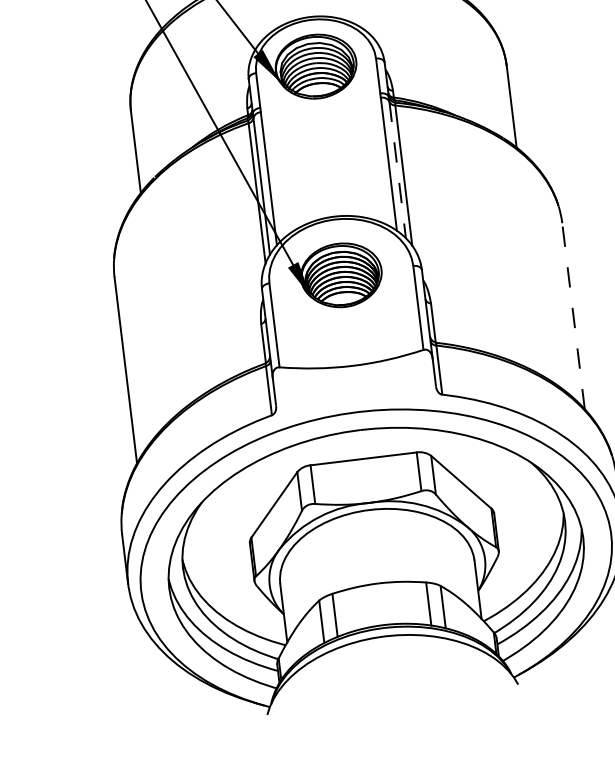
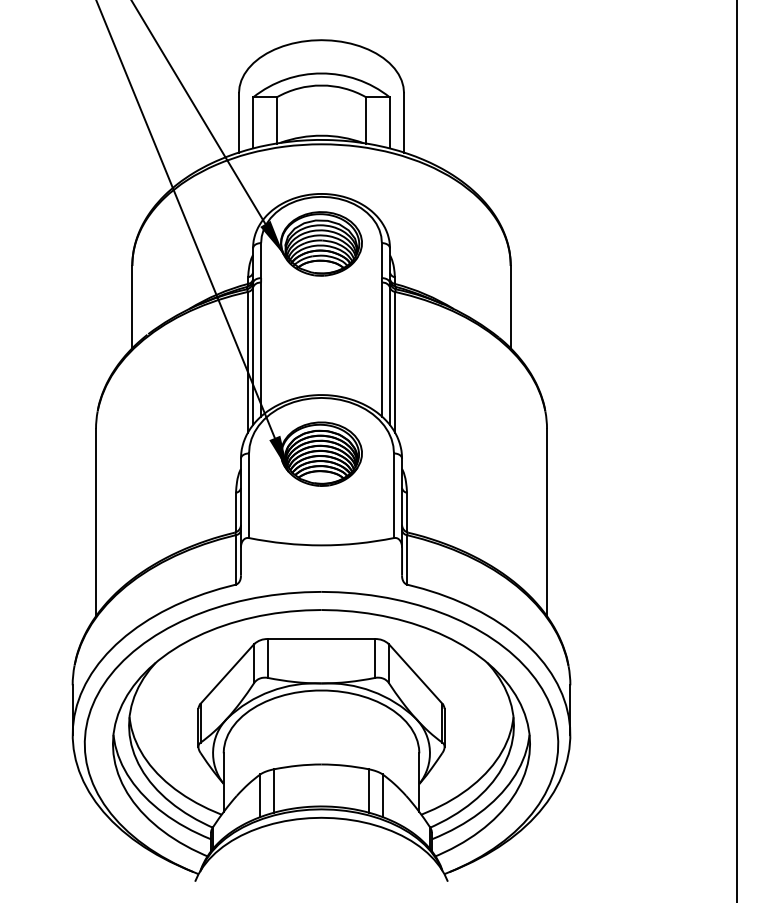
line: (398, 170) -> (390, 356), dashed -> solid
line: (573, 316) -> (547, 522), dashed -> solid

